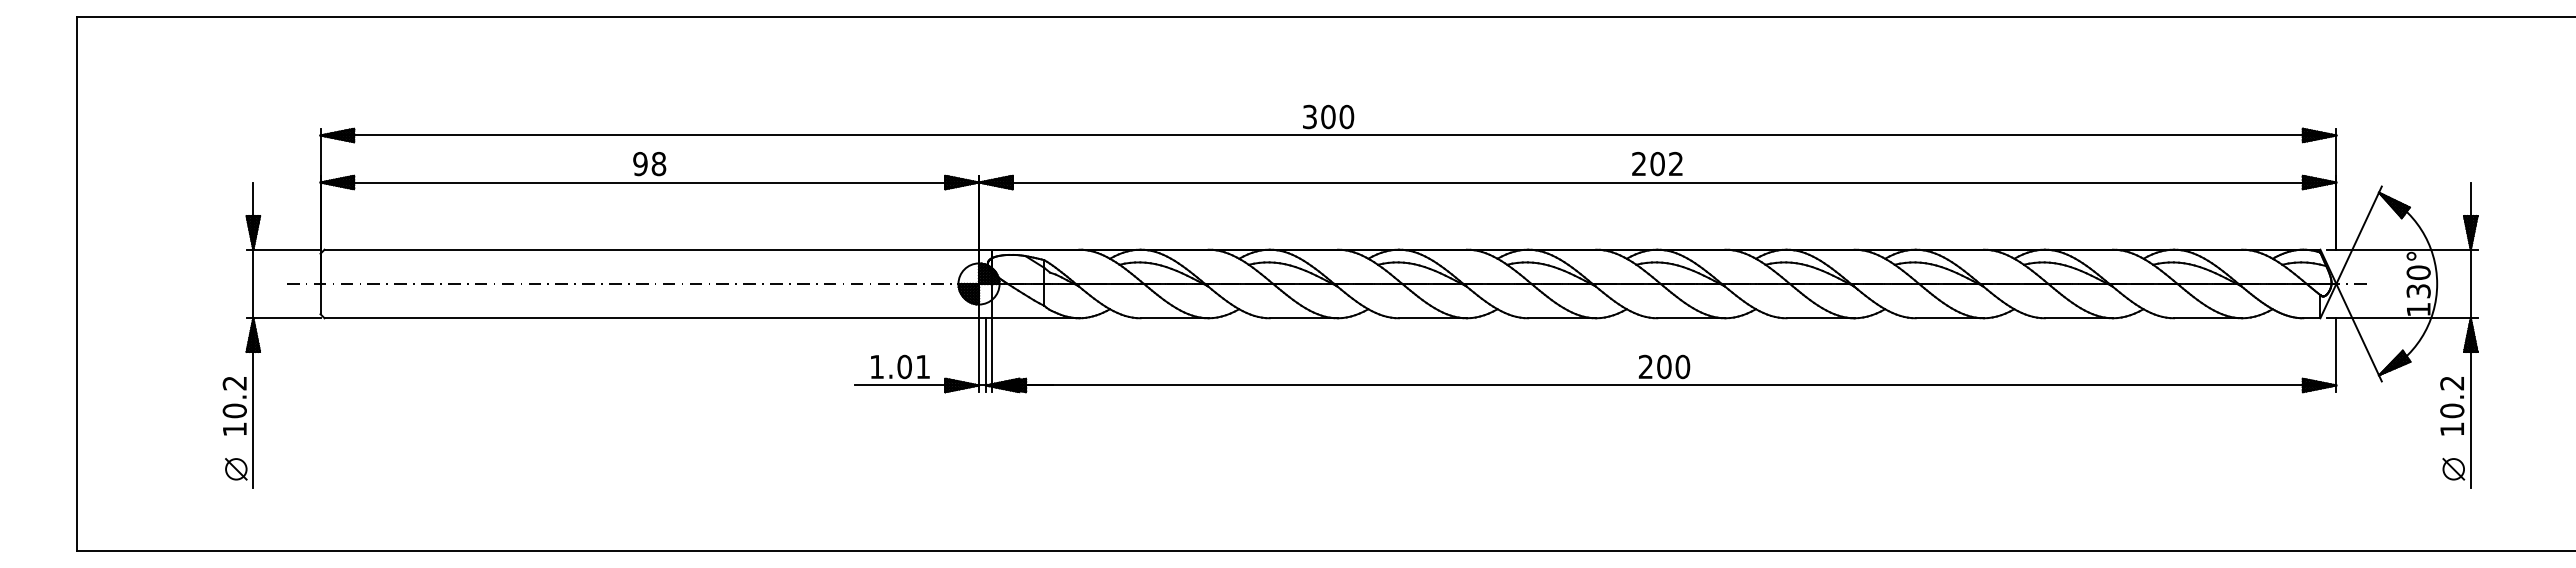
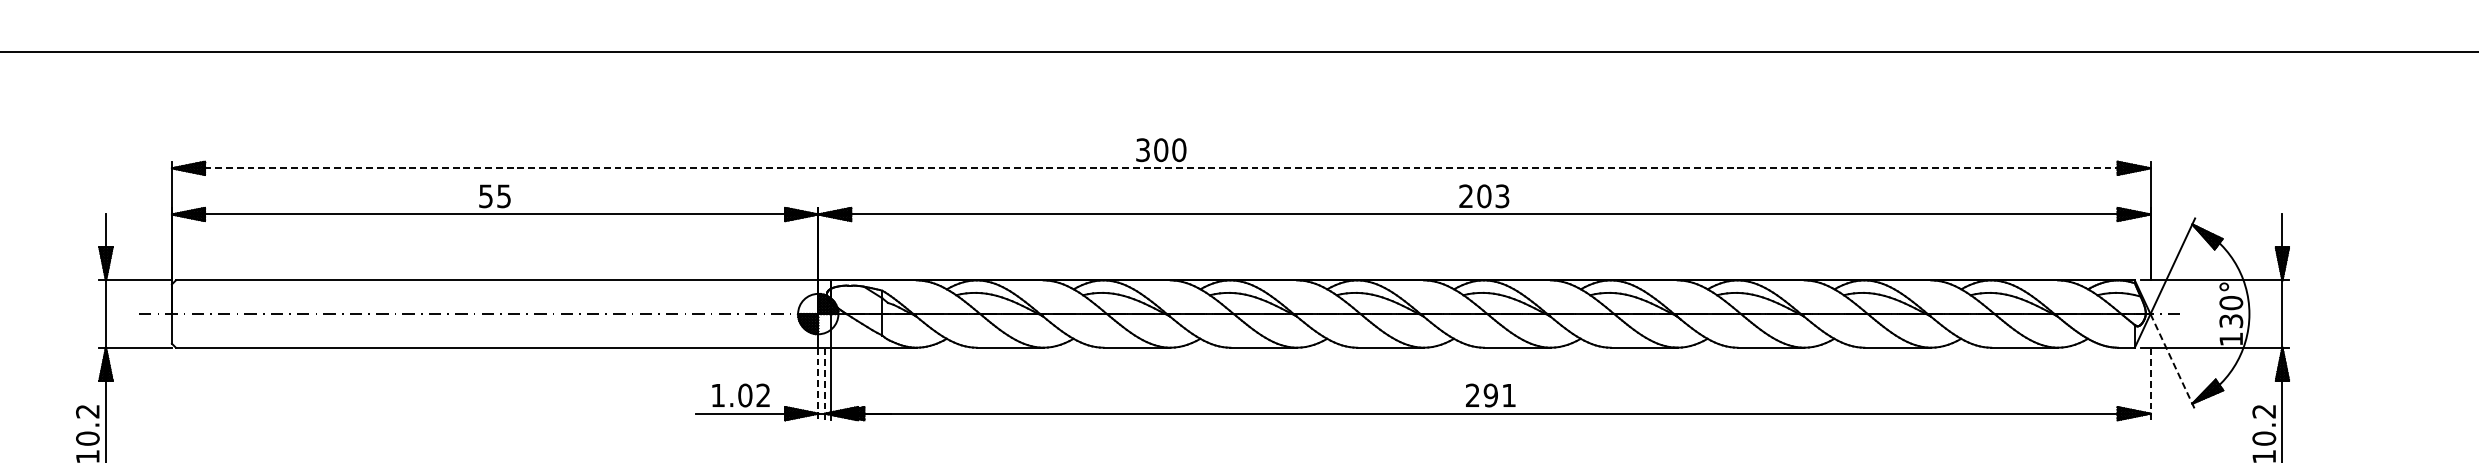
line: (1328, 135) -> (1161, 168), solid -> dashed
text: (649, 163) -> (494, 195), 98 -> 55
text: (1675, 164) -> (1501, 196), 202 -> 203
line: (2359, 332) -> (2173, 361), solid -> dashed
line: (979, 355) -> (818, 384), solid -> dashed
line: (985, 355) -> (824, 384), solid -> dashed
line: (2336, 355) -> (2150, 384), solid -> dashed
text: (922, 366) -> (762, 395), 1.01 -> 1.02
text: (1673, 366) -> (1499, 395), 200 -> 291

